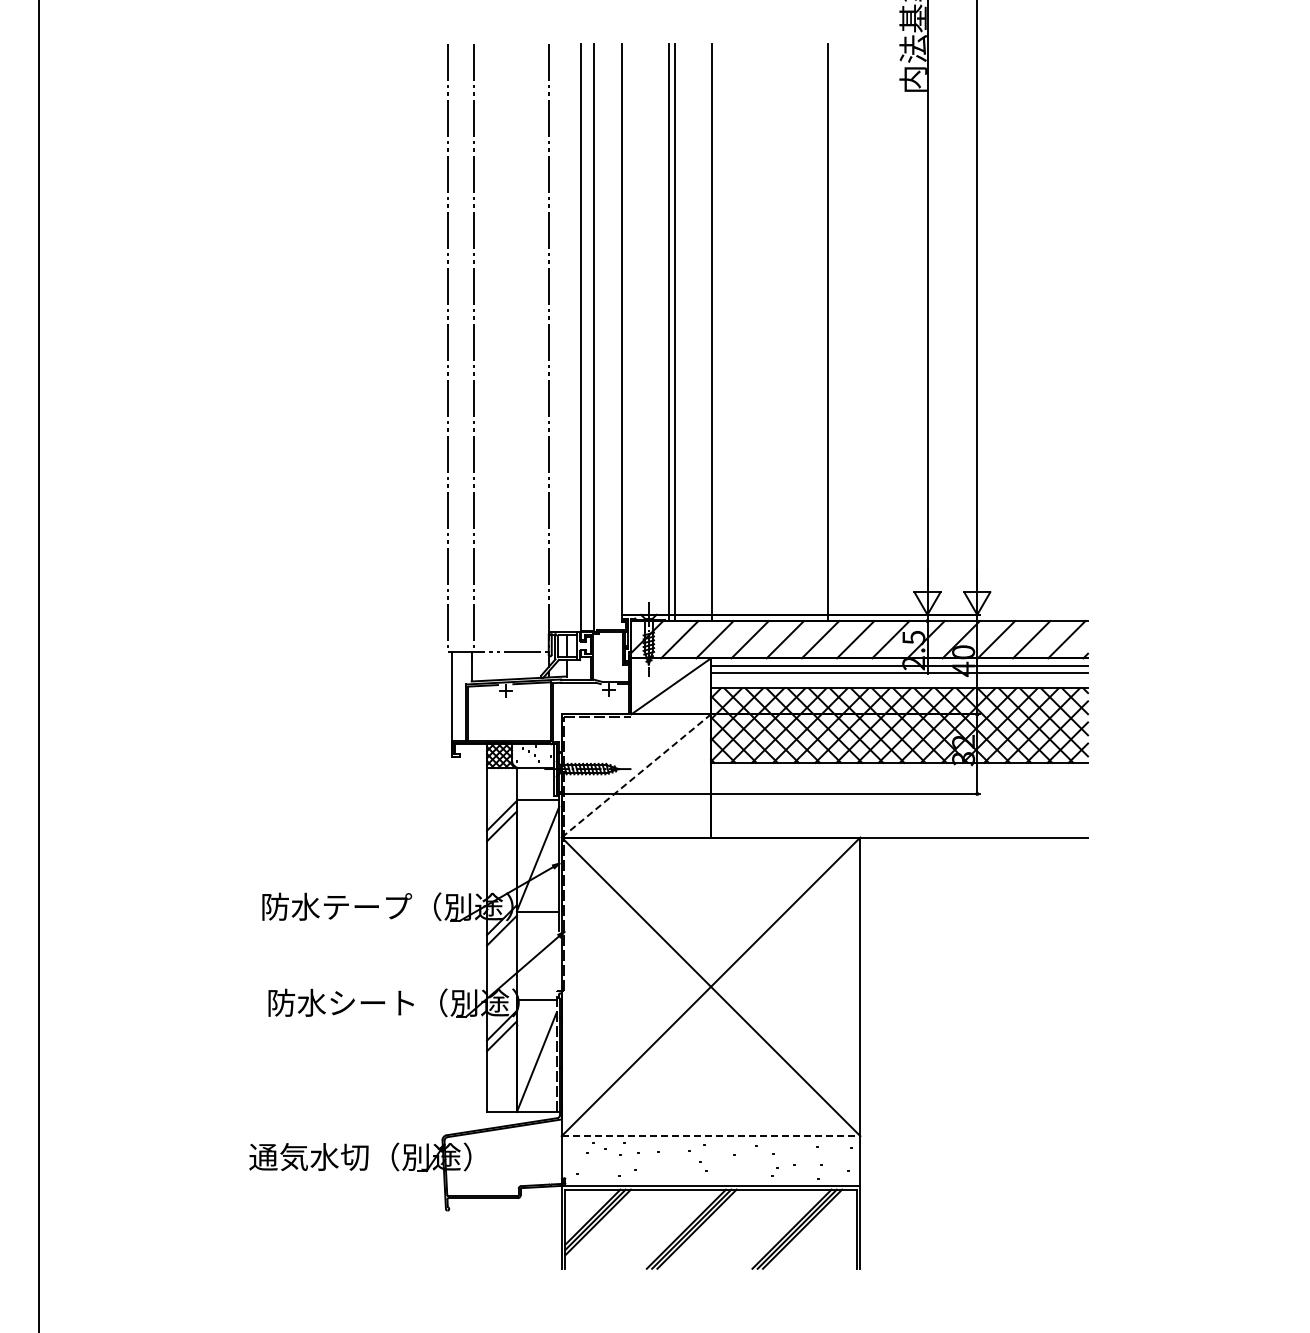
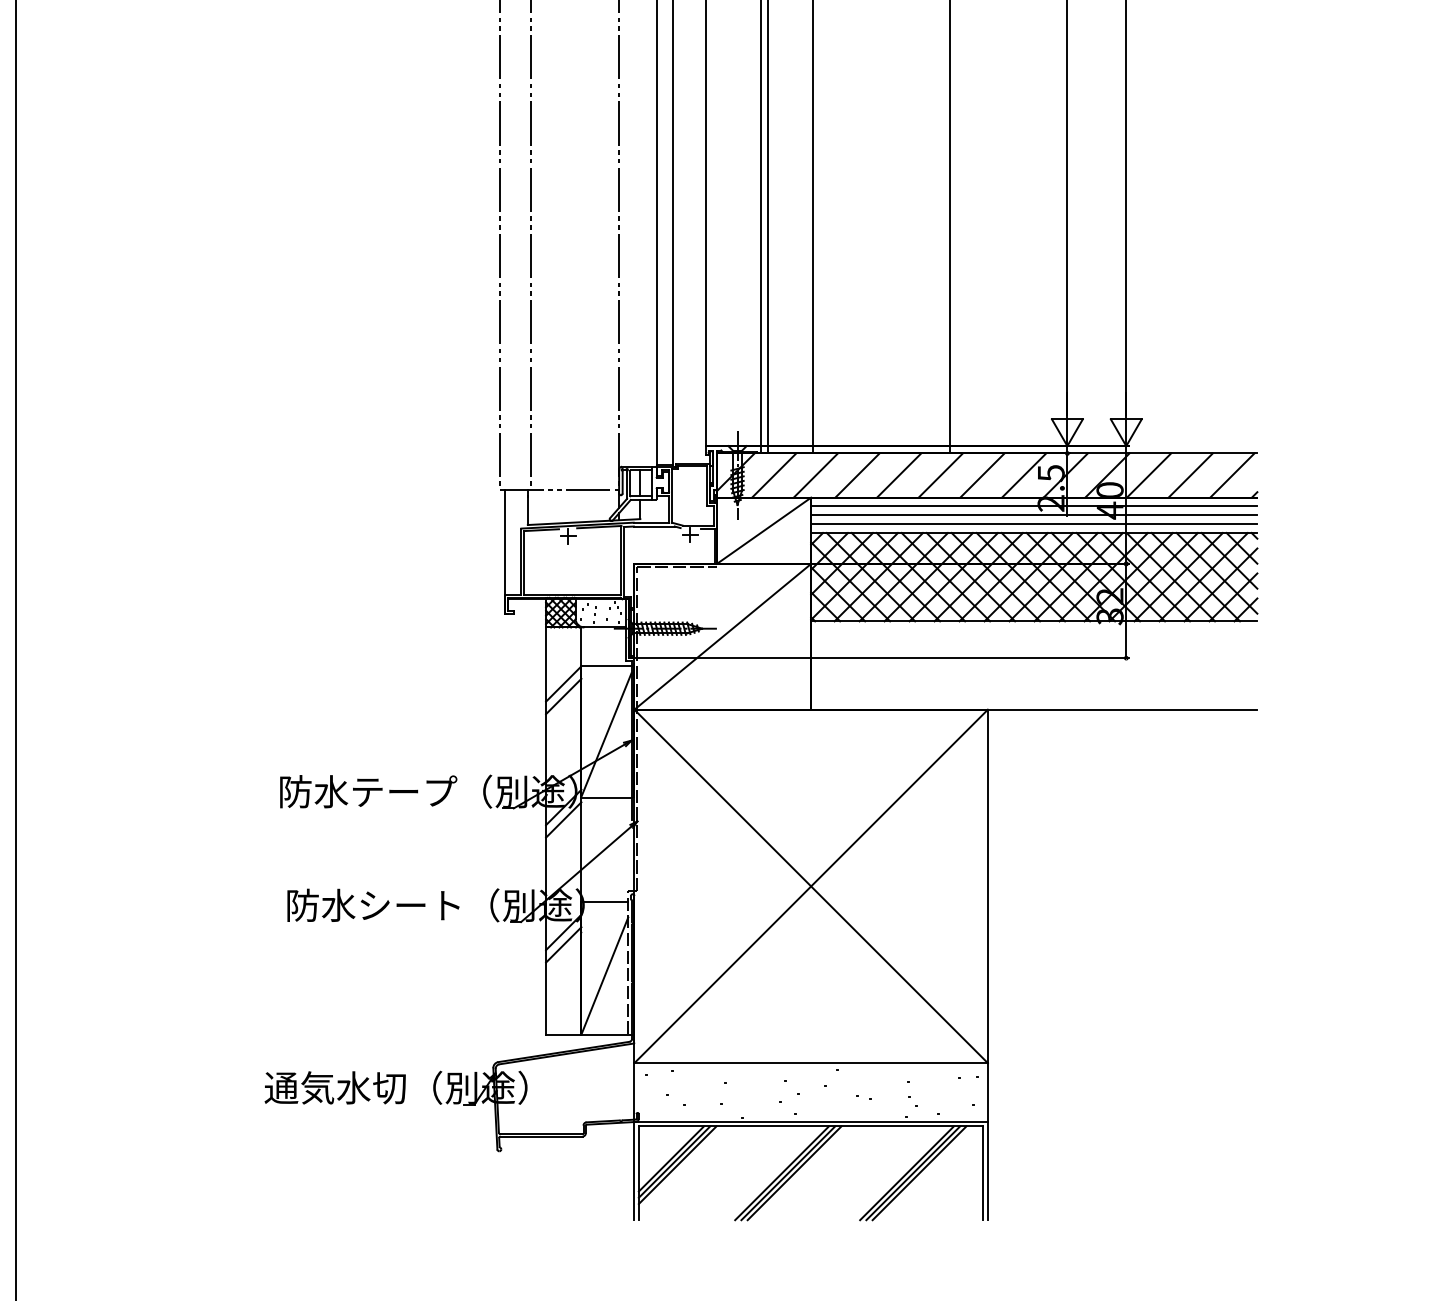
line: (899, 680) -> (1034, 523), added
line: (636, 775) -> (722, 636), dashed -> solid
line: (711, 1136) -> (811, 1063), dashed -> solid

